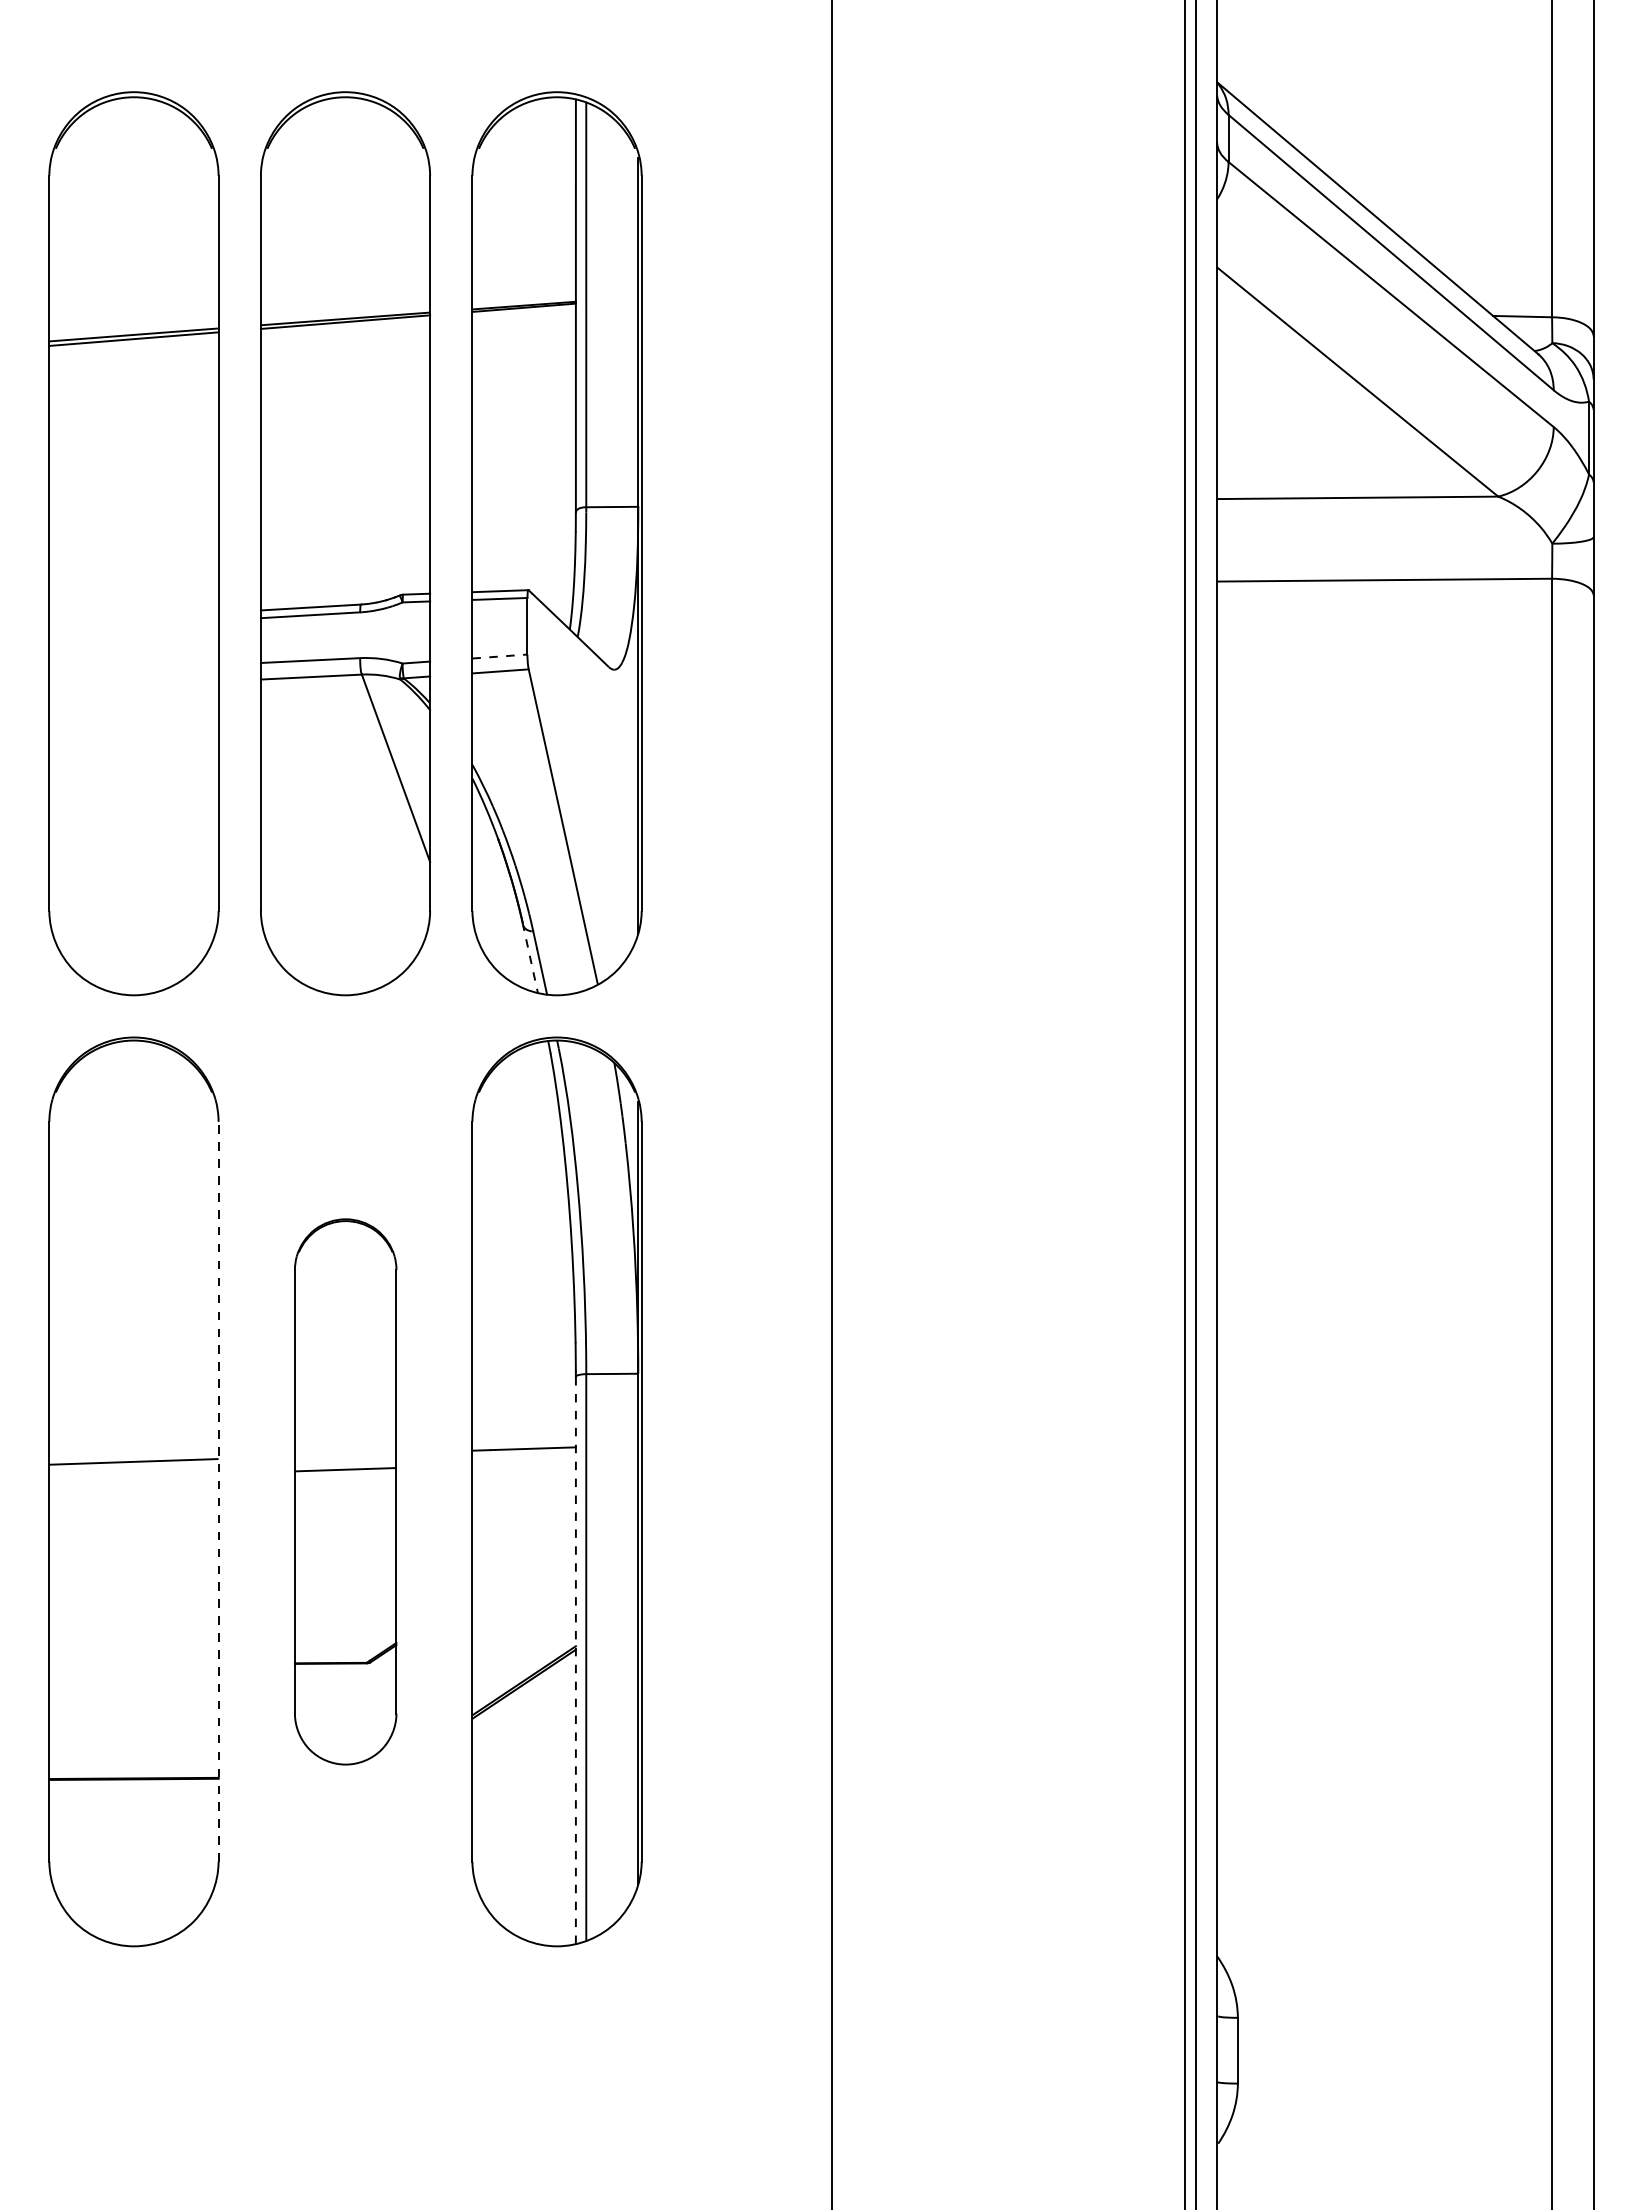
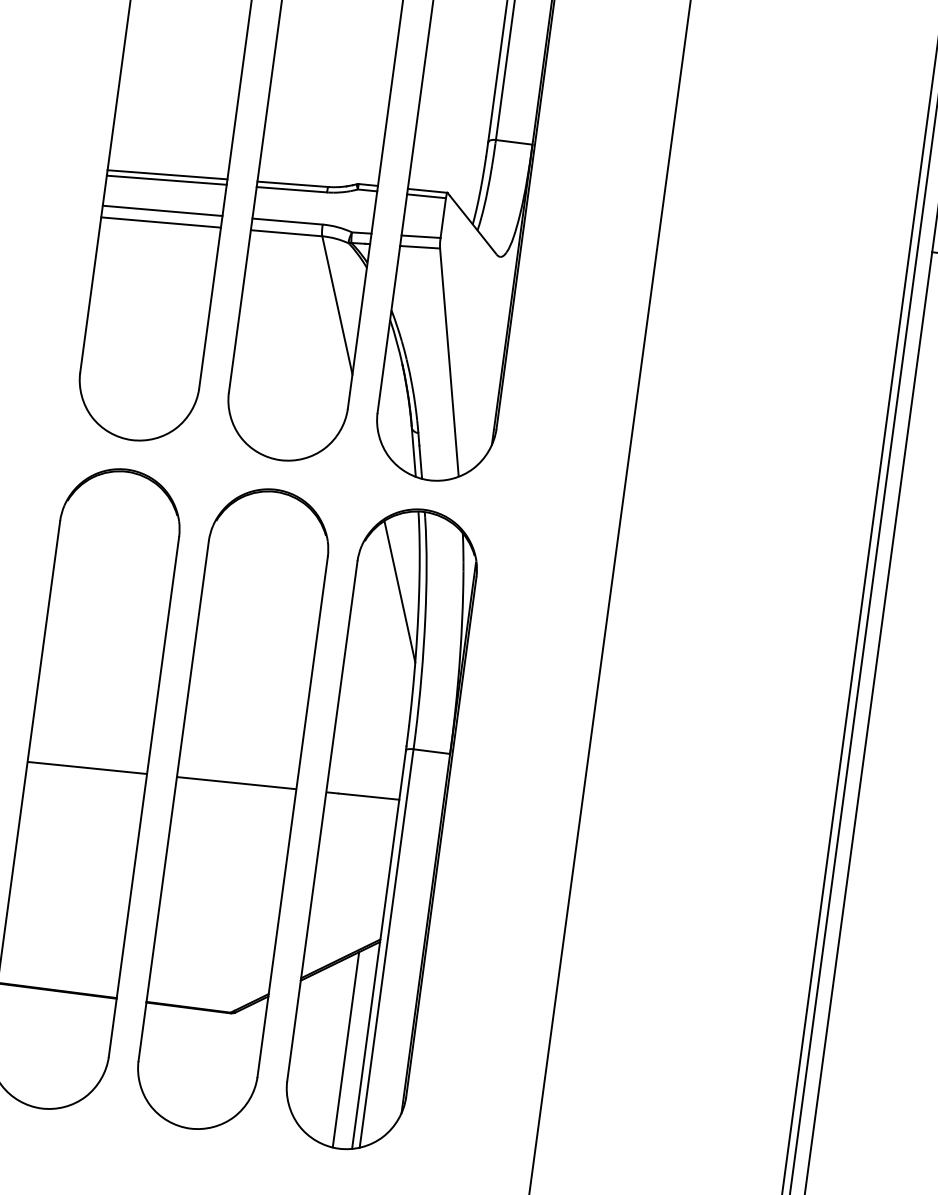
line: (133, 617) -> (167, 174), added
line: (133, 625) -> (166, 180), added
line: (499, 656) -> (420, 236), dashed -> solid
line: (133, 669) -> (162, 211), added
line: (133, 685) -> (160, 222), added
line: (530, 957) -> (413, 451), dashed -> solid
line: (537, 1156) -> (399, 591), added
line: (218, 1491) -> (143, 796), dashed -> solid
part: (345, 1491) -> (233, 808), size x1.67
line: (575, 1661) -> (378, 950), dashed -> solid
line: (548, 1806) -> (345, 1049), added

